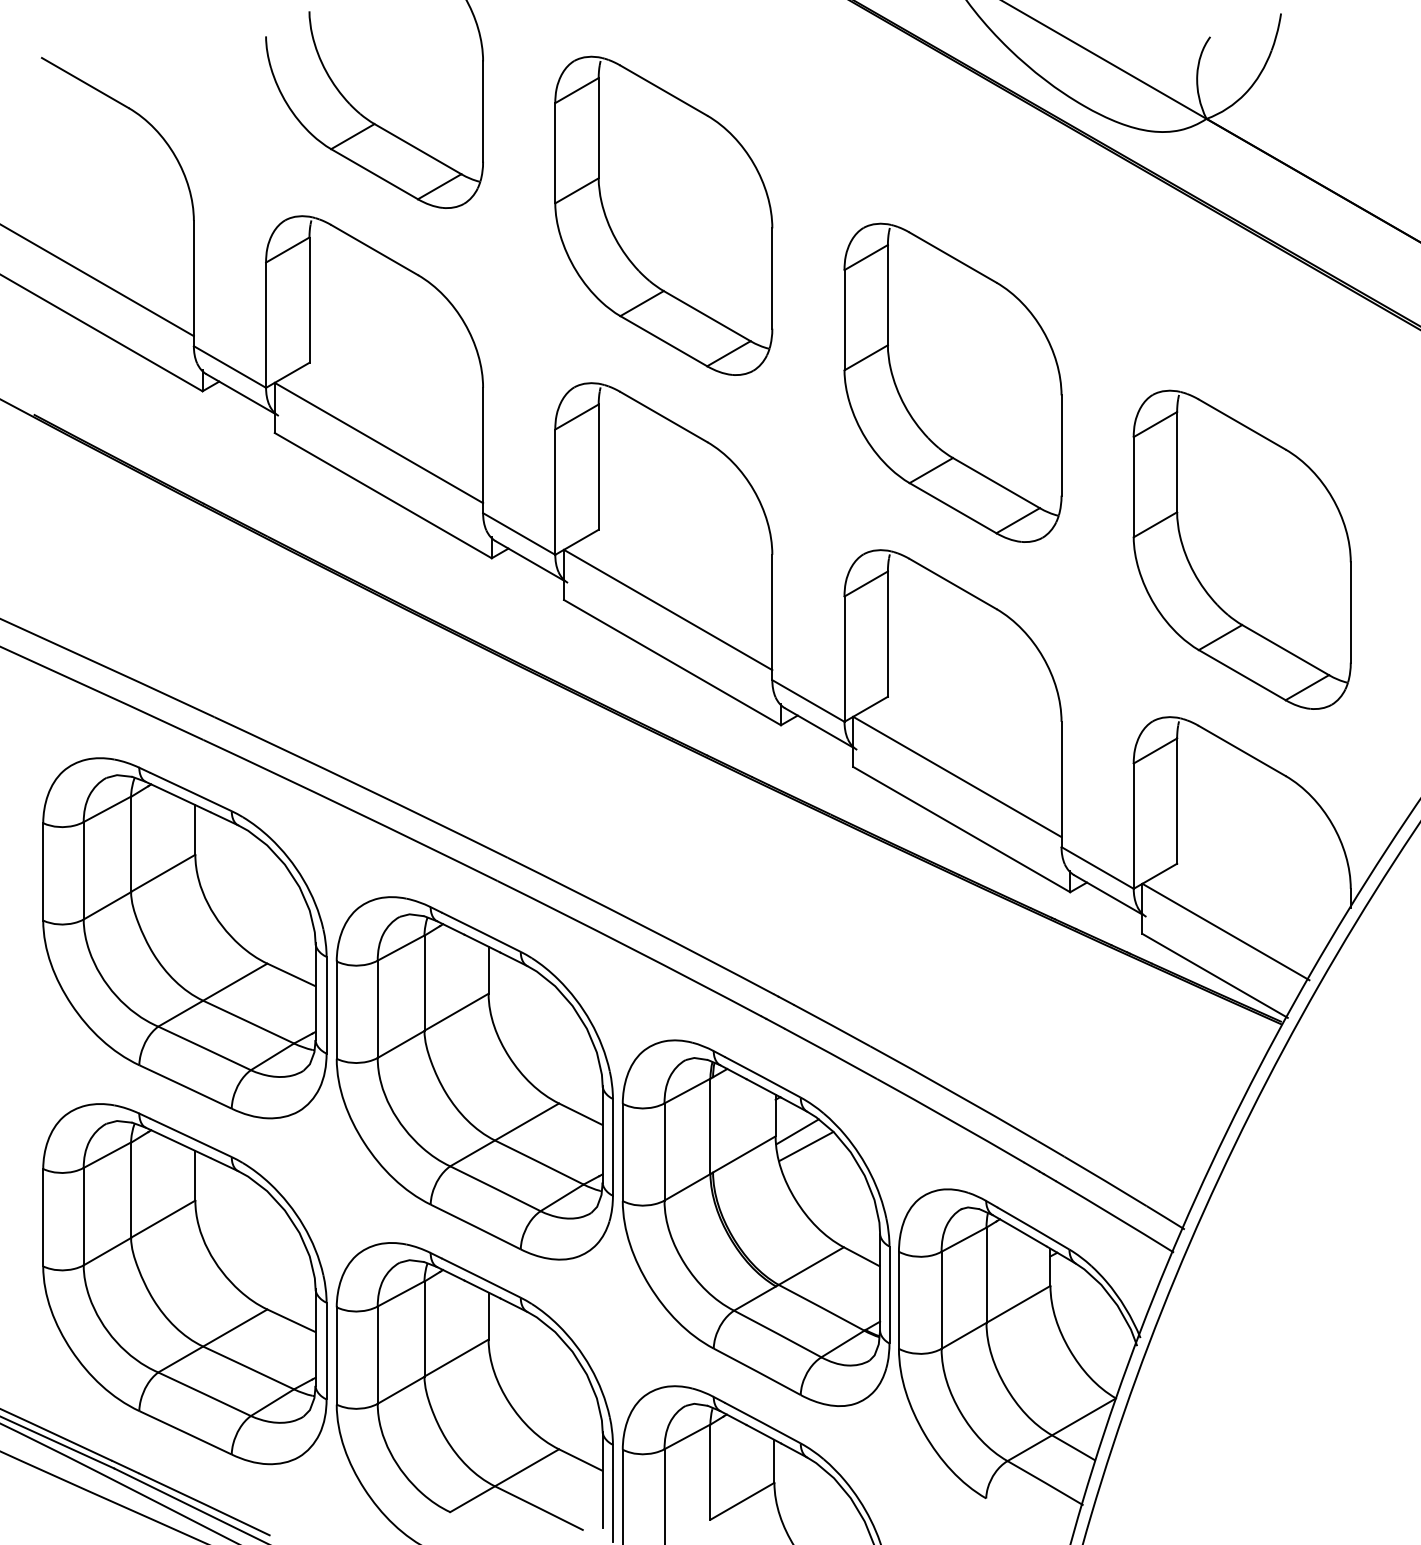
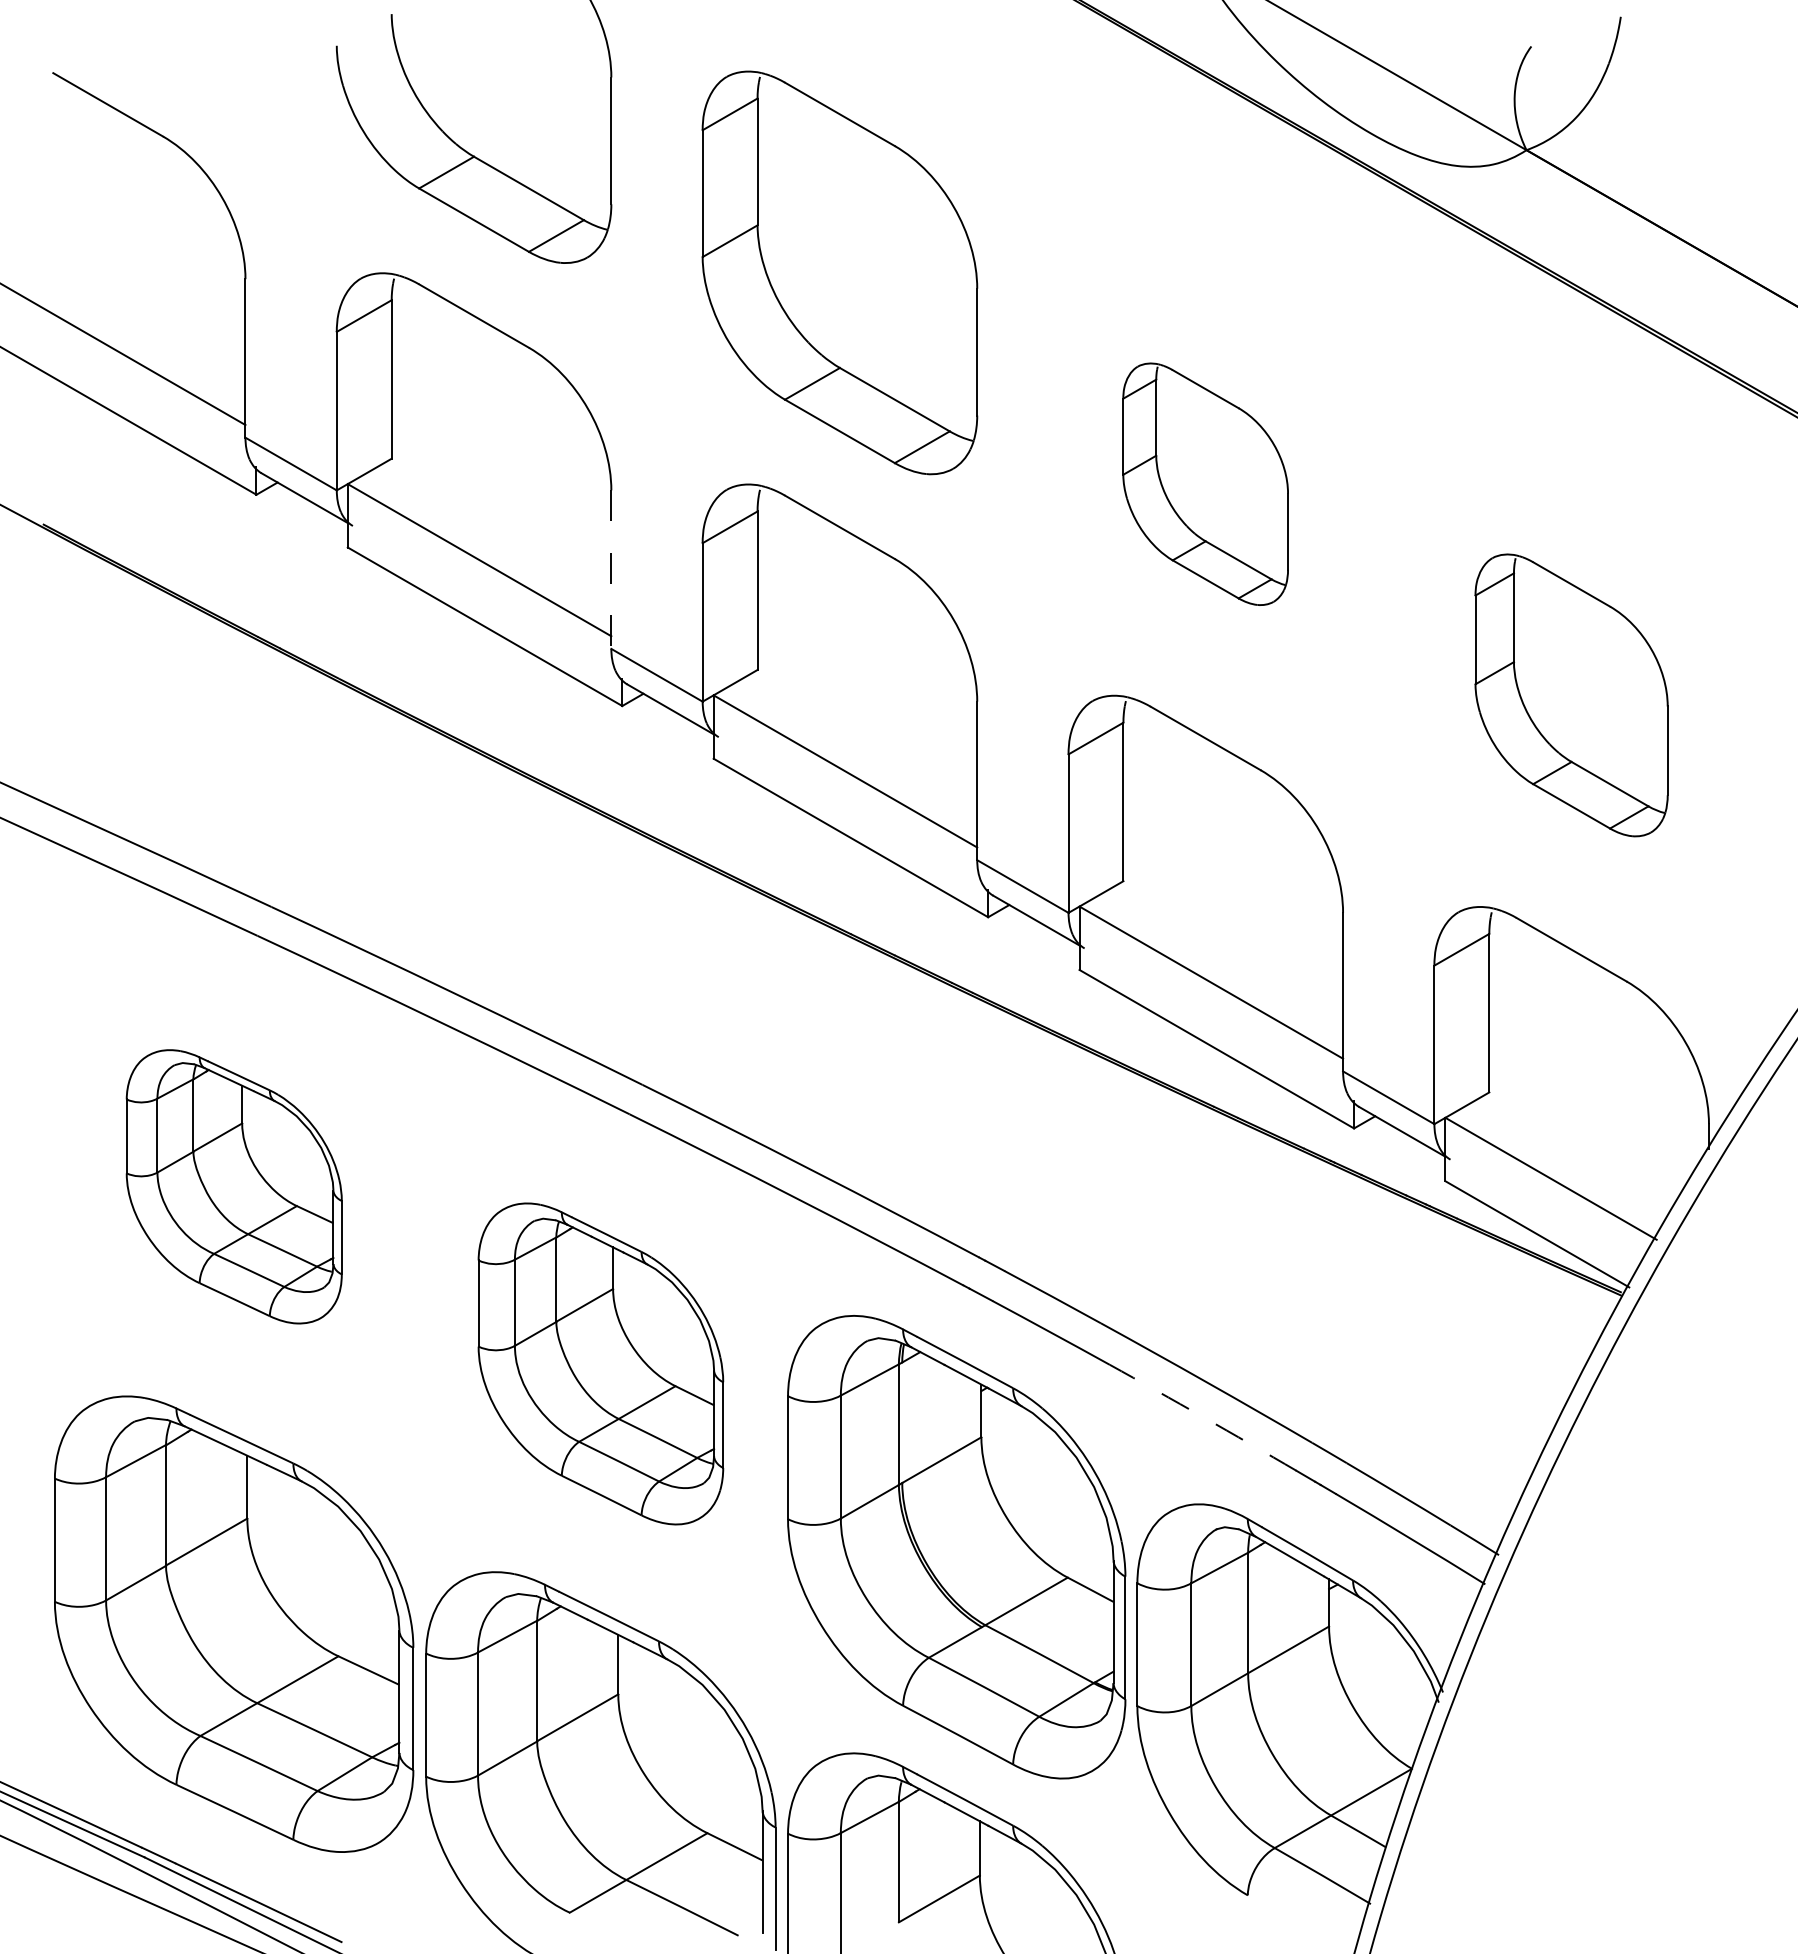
part: (952, 383) -> (1205, 484), size x0.6
line: (483, 451) -> (611, 570), solid -> dashed
part: (1242, 549) -> (1571, 695), size x0.7
part: (185, 938) -> (234, 1186), size x0.6
part: (474, 1078) -> (600, 1363), size x0.7
arc: (951, 1120) -> (1203, 1417), solid -> dashed
line: (797, 1131) -> (1008, 1431), removed
line: (806, 1146) -> (1020, 1449), removed

